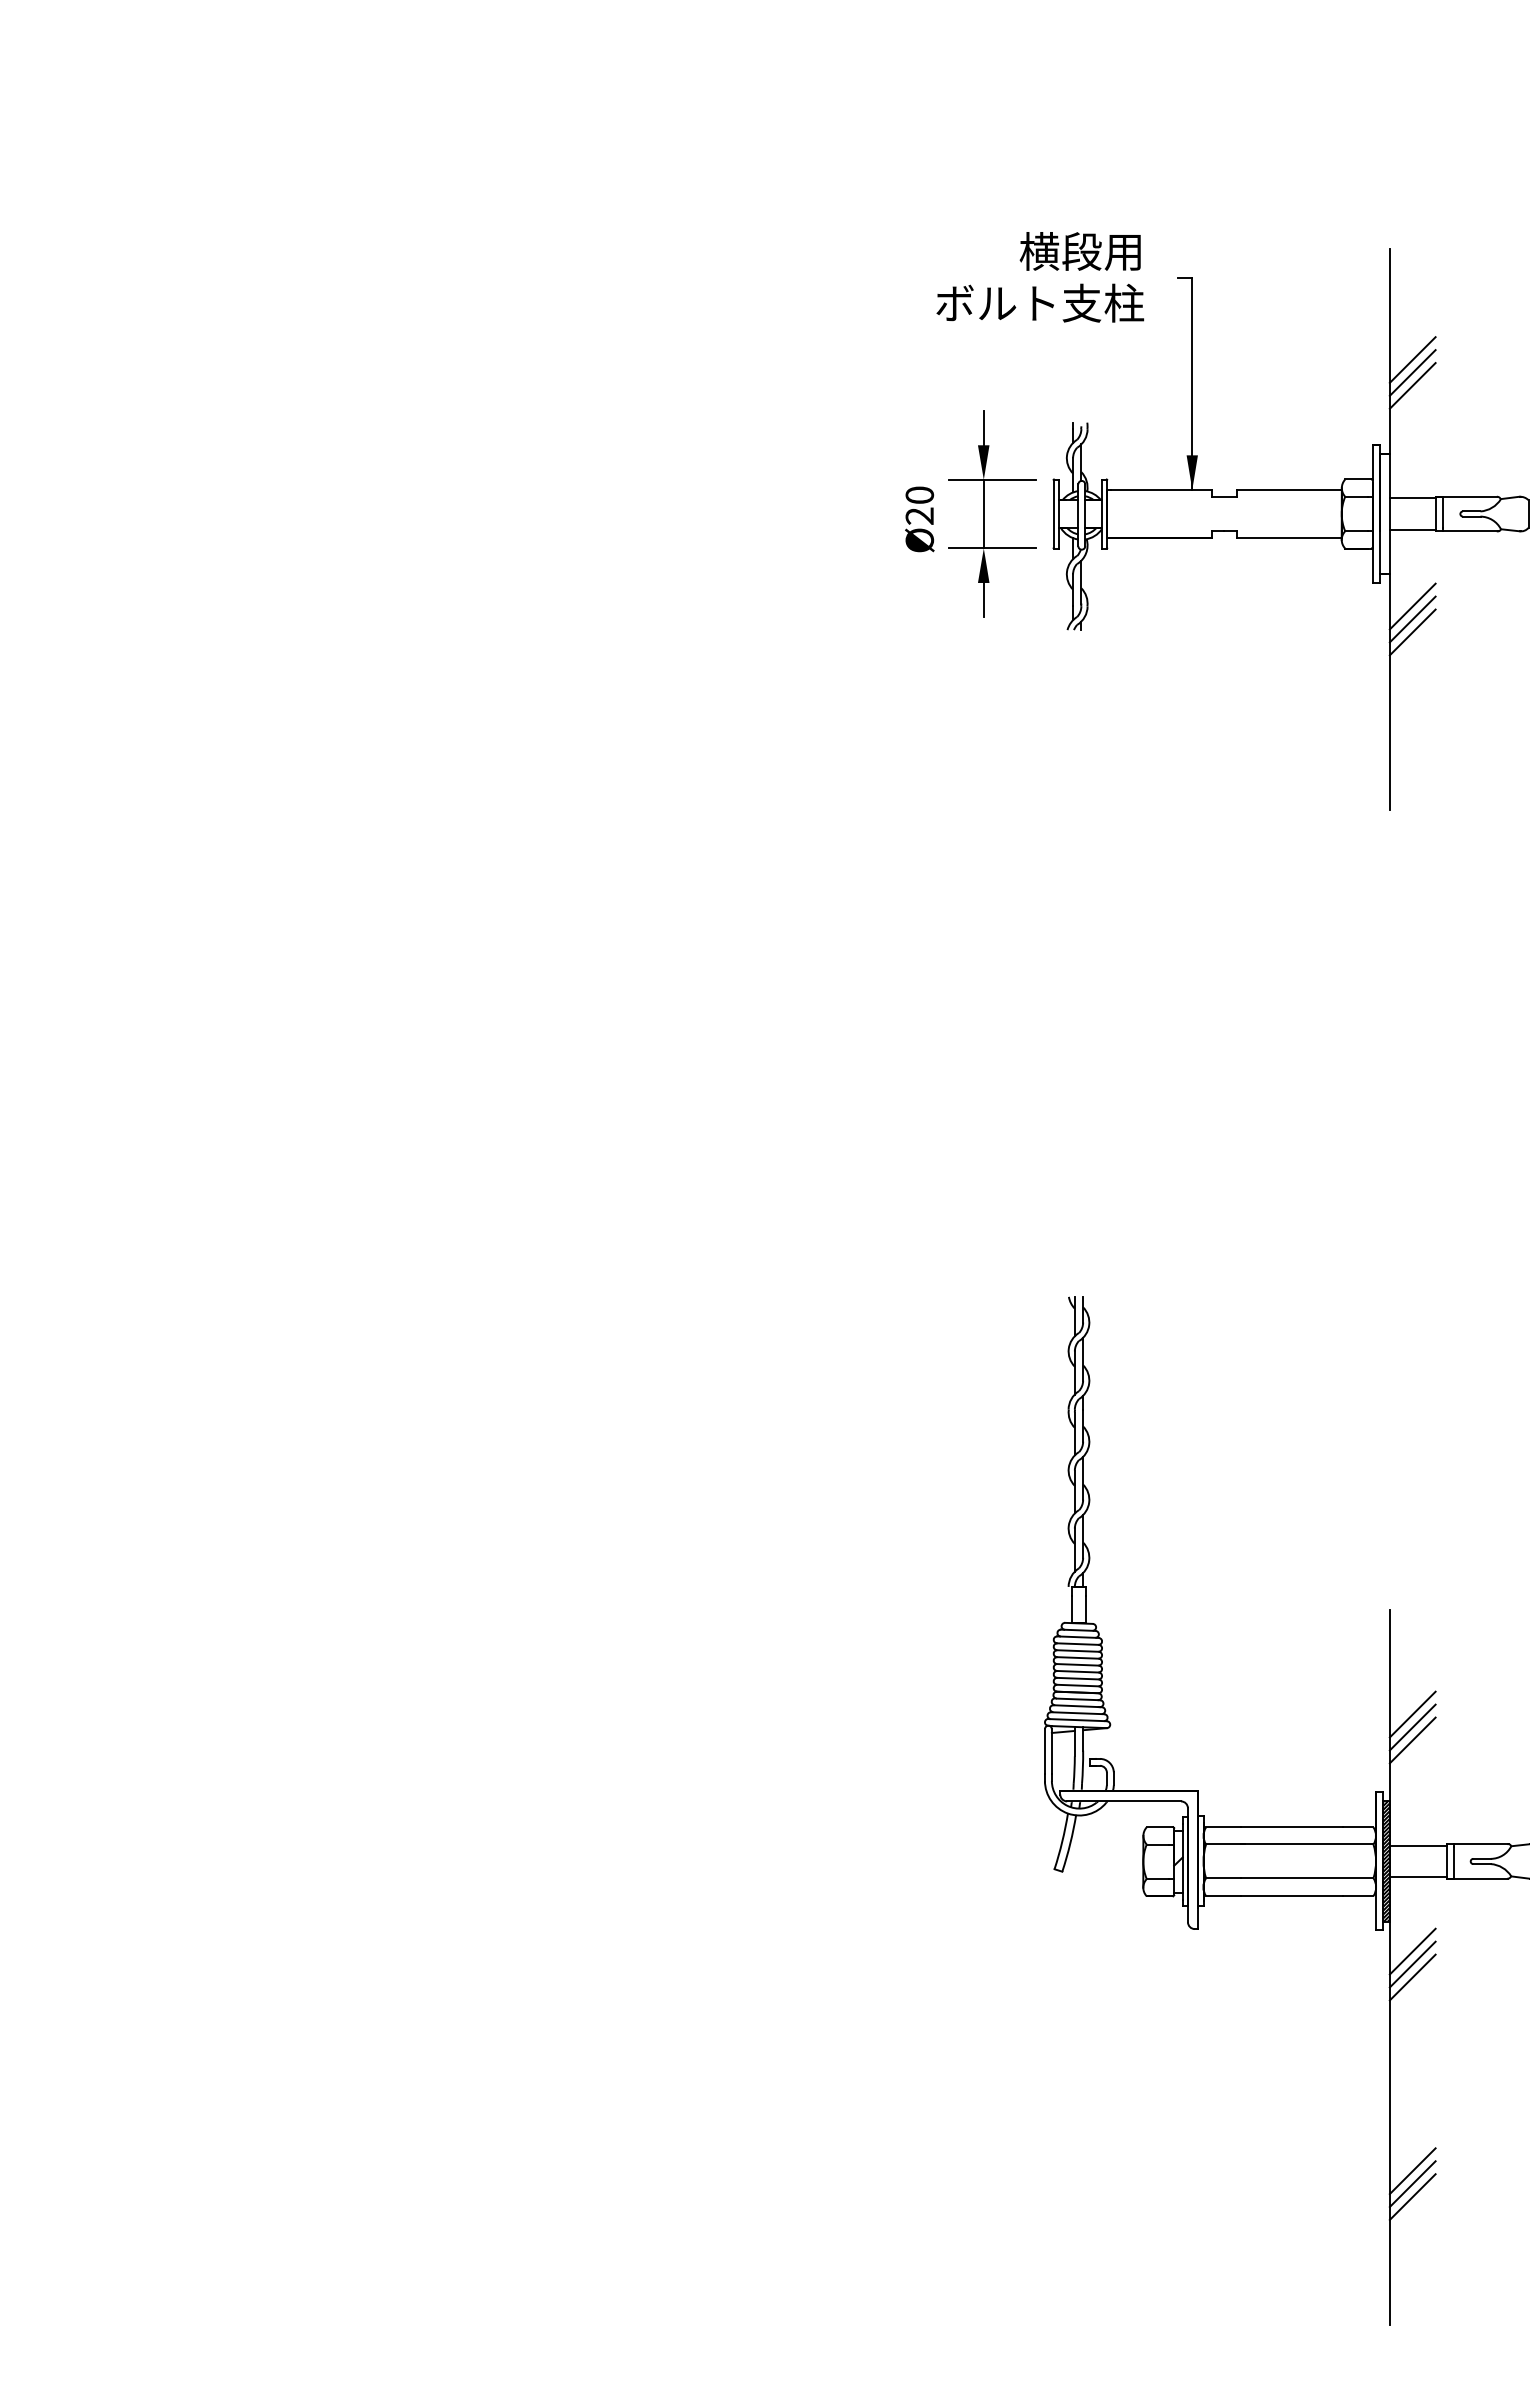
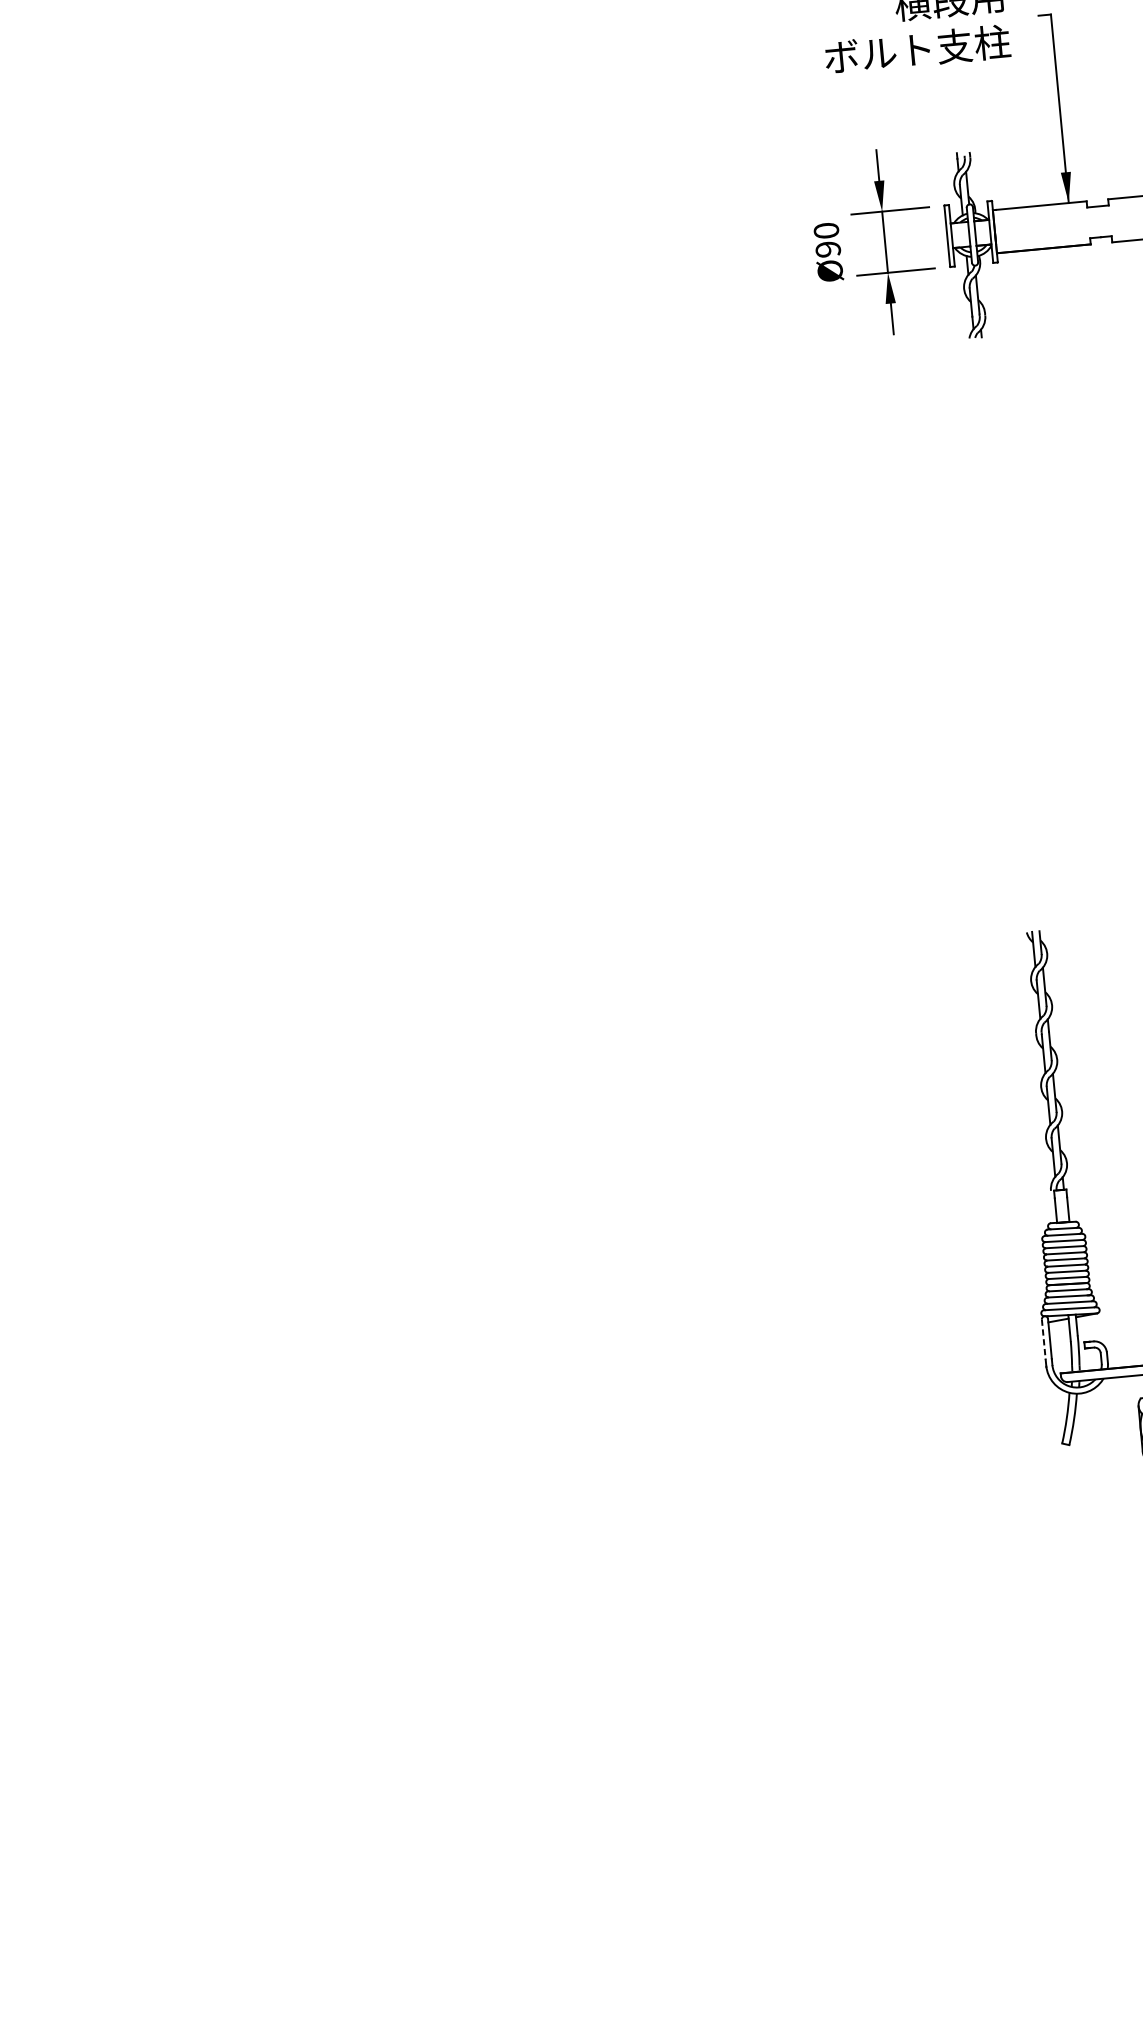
text: (920, 515) -> (828, 248), Ø20 -> Ø90
line: (1044, 1752) -> (1043, 1340), solid -> dashed

